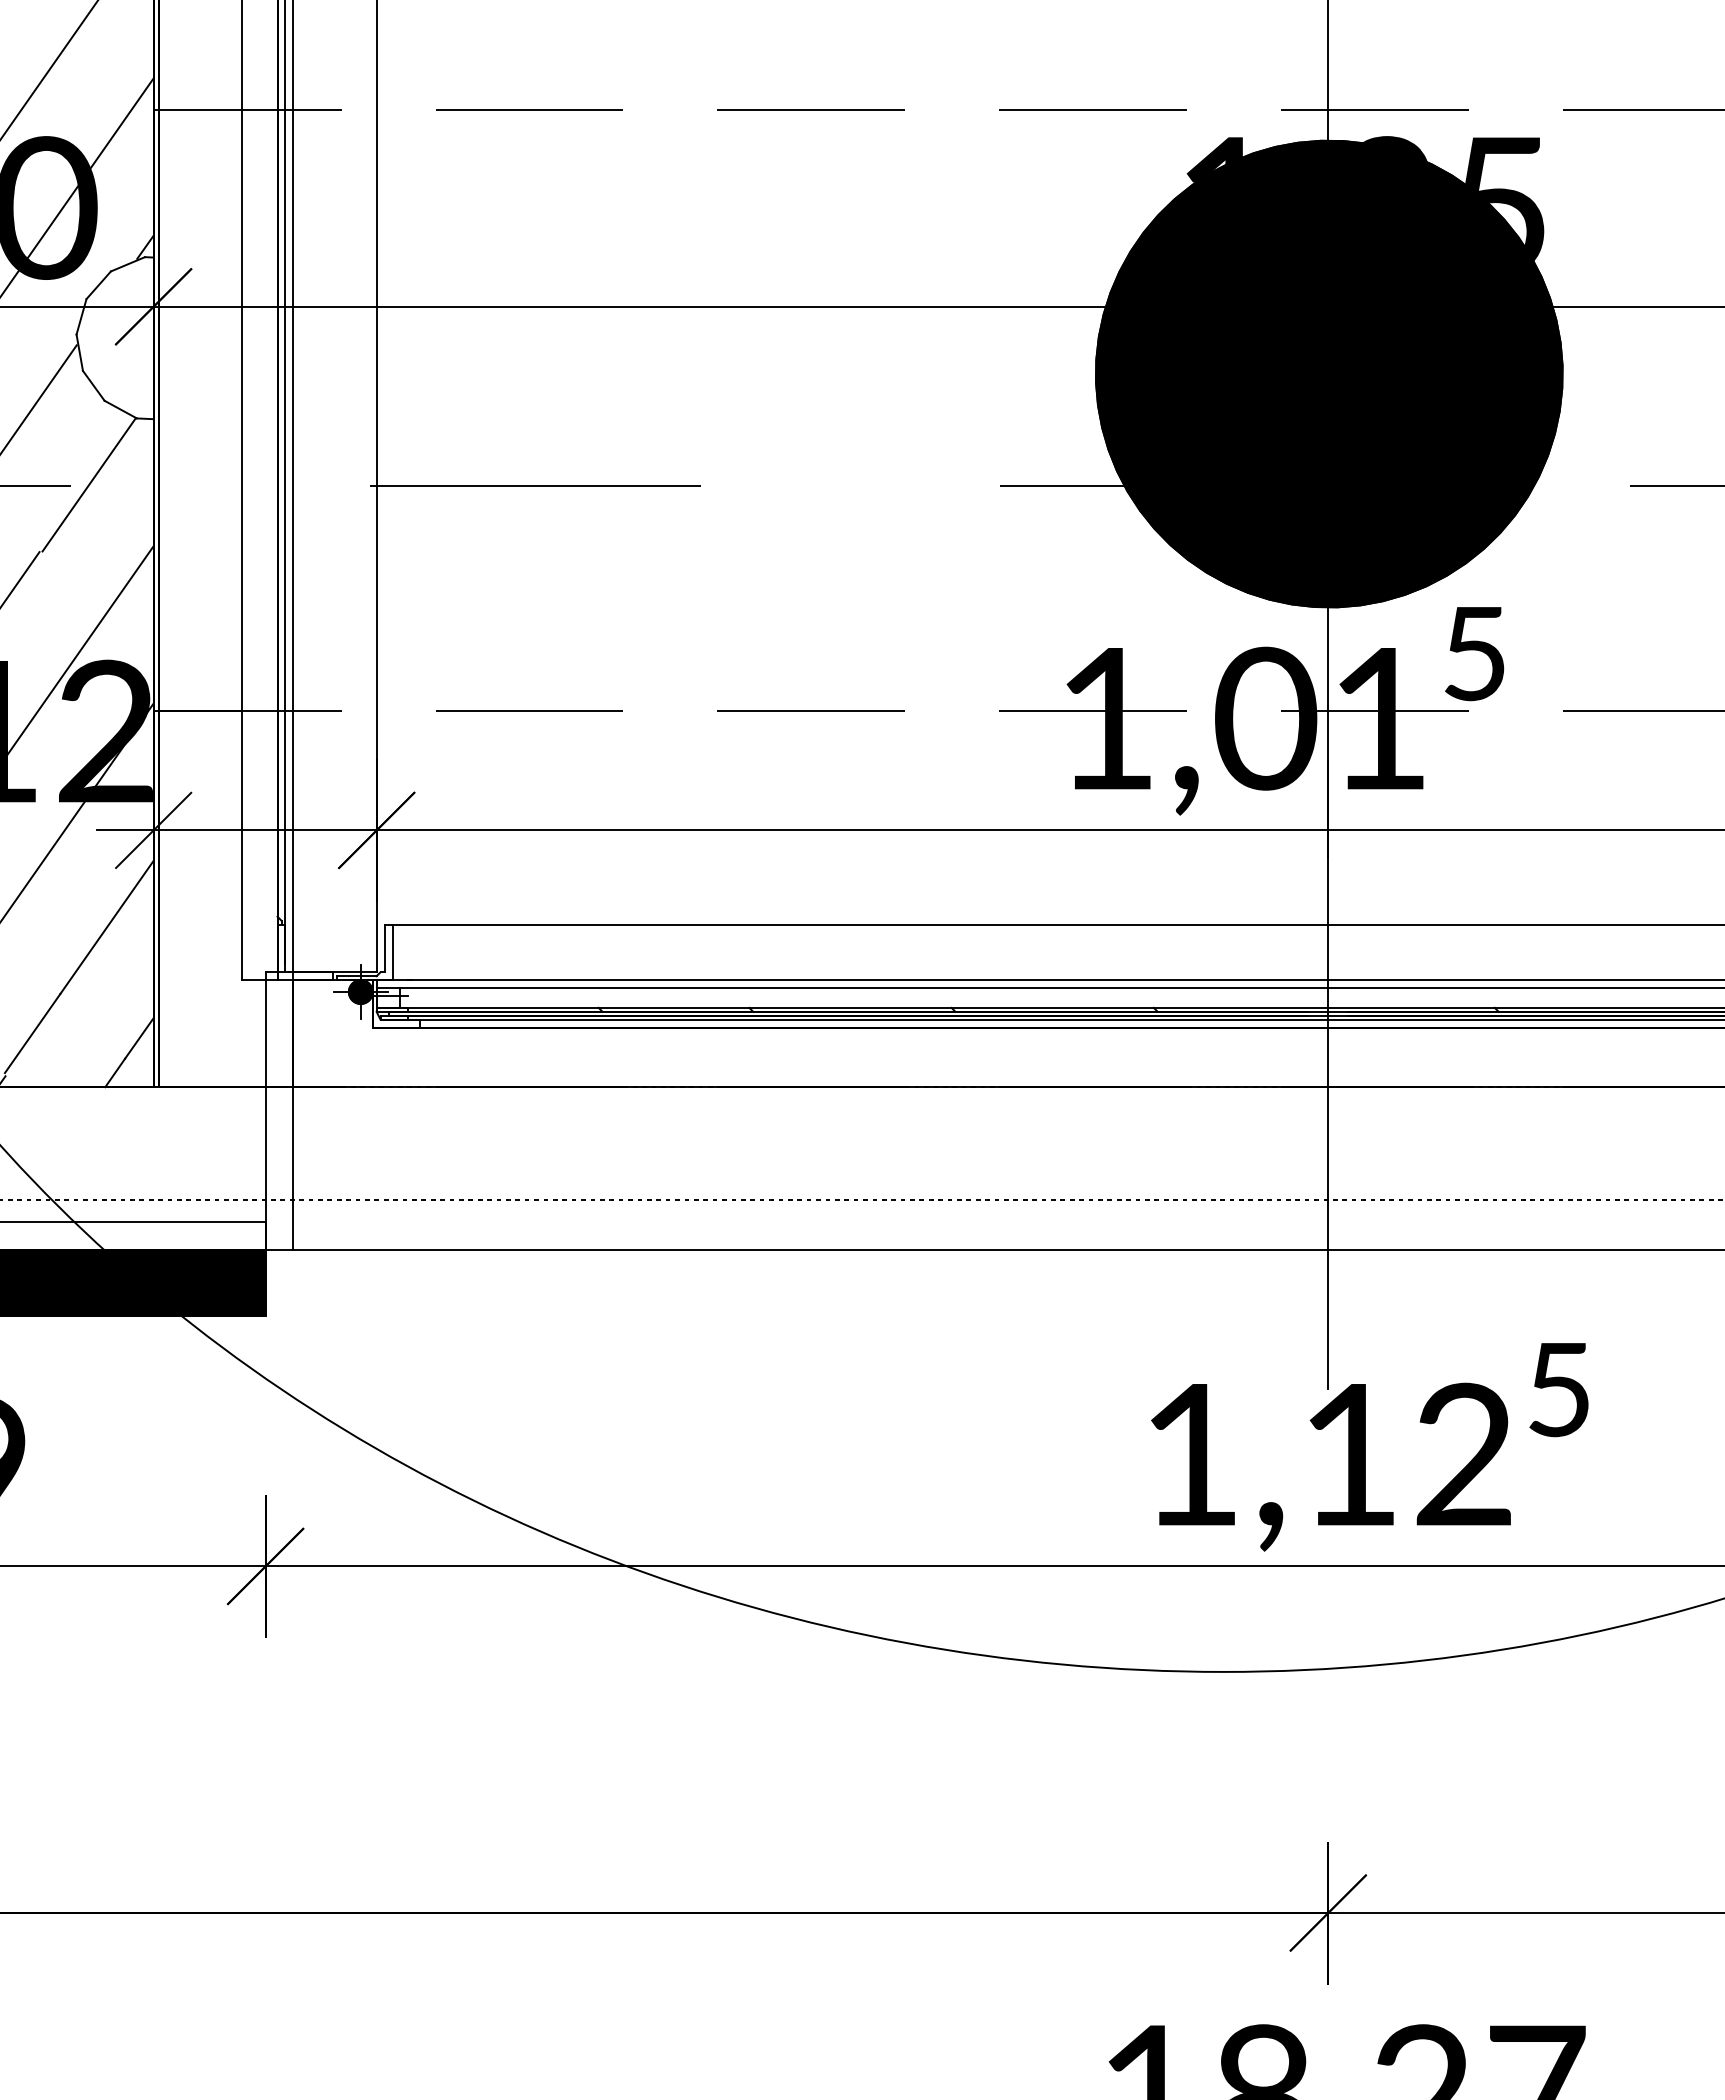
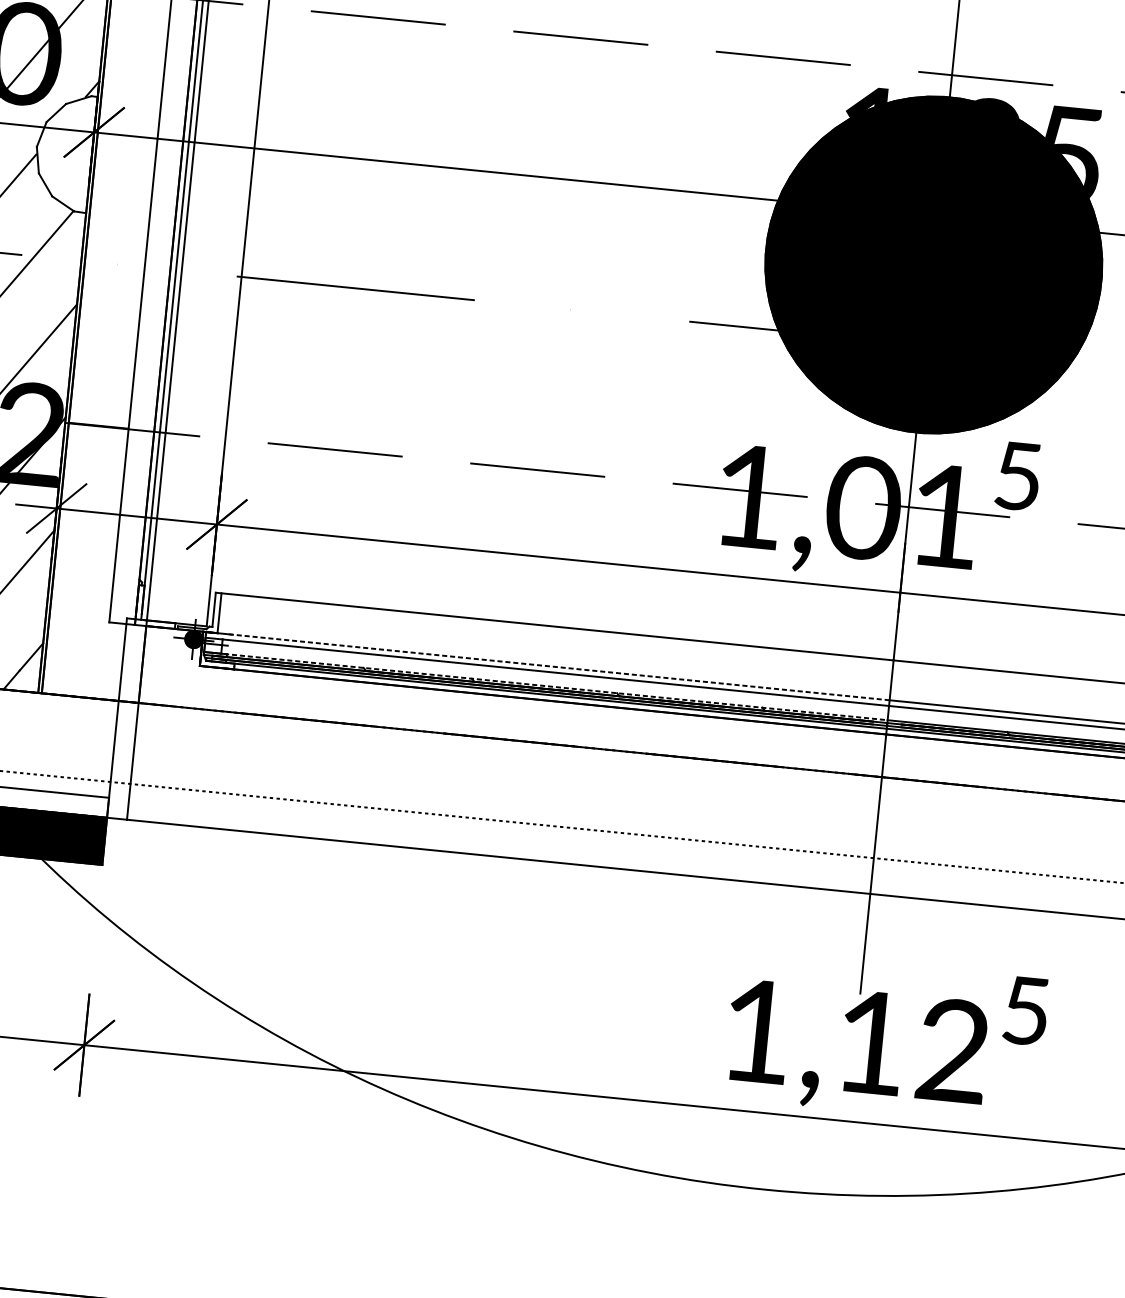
line: (868, 980) -> (559, 667), solid -> dashed
line: (866, 1007) -> (556, 686), solid -> dashed

